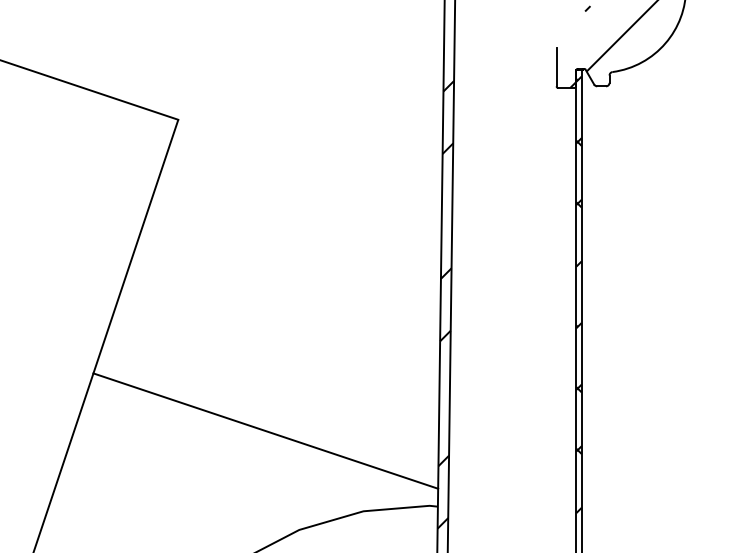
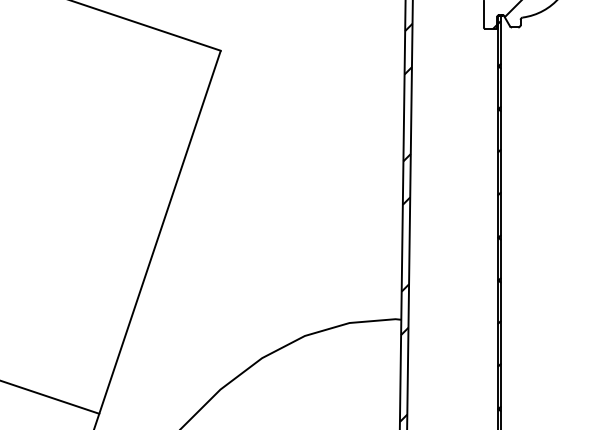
line: (265, 431) -> (281, 267), removed

